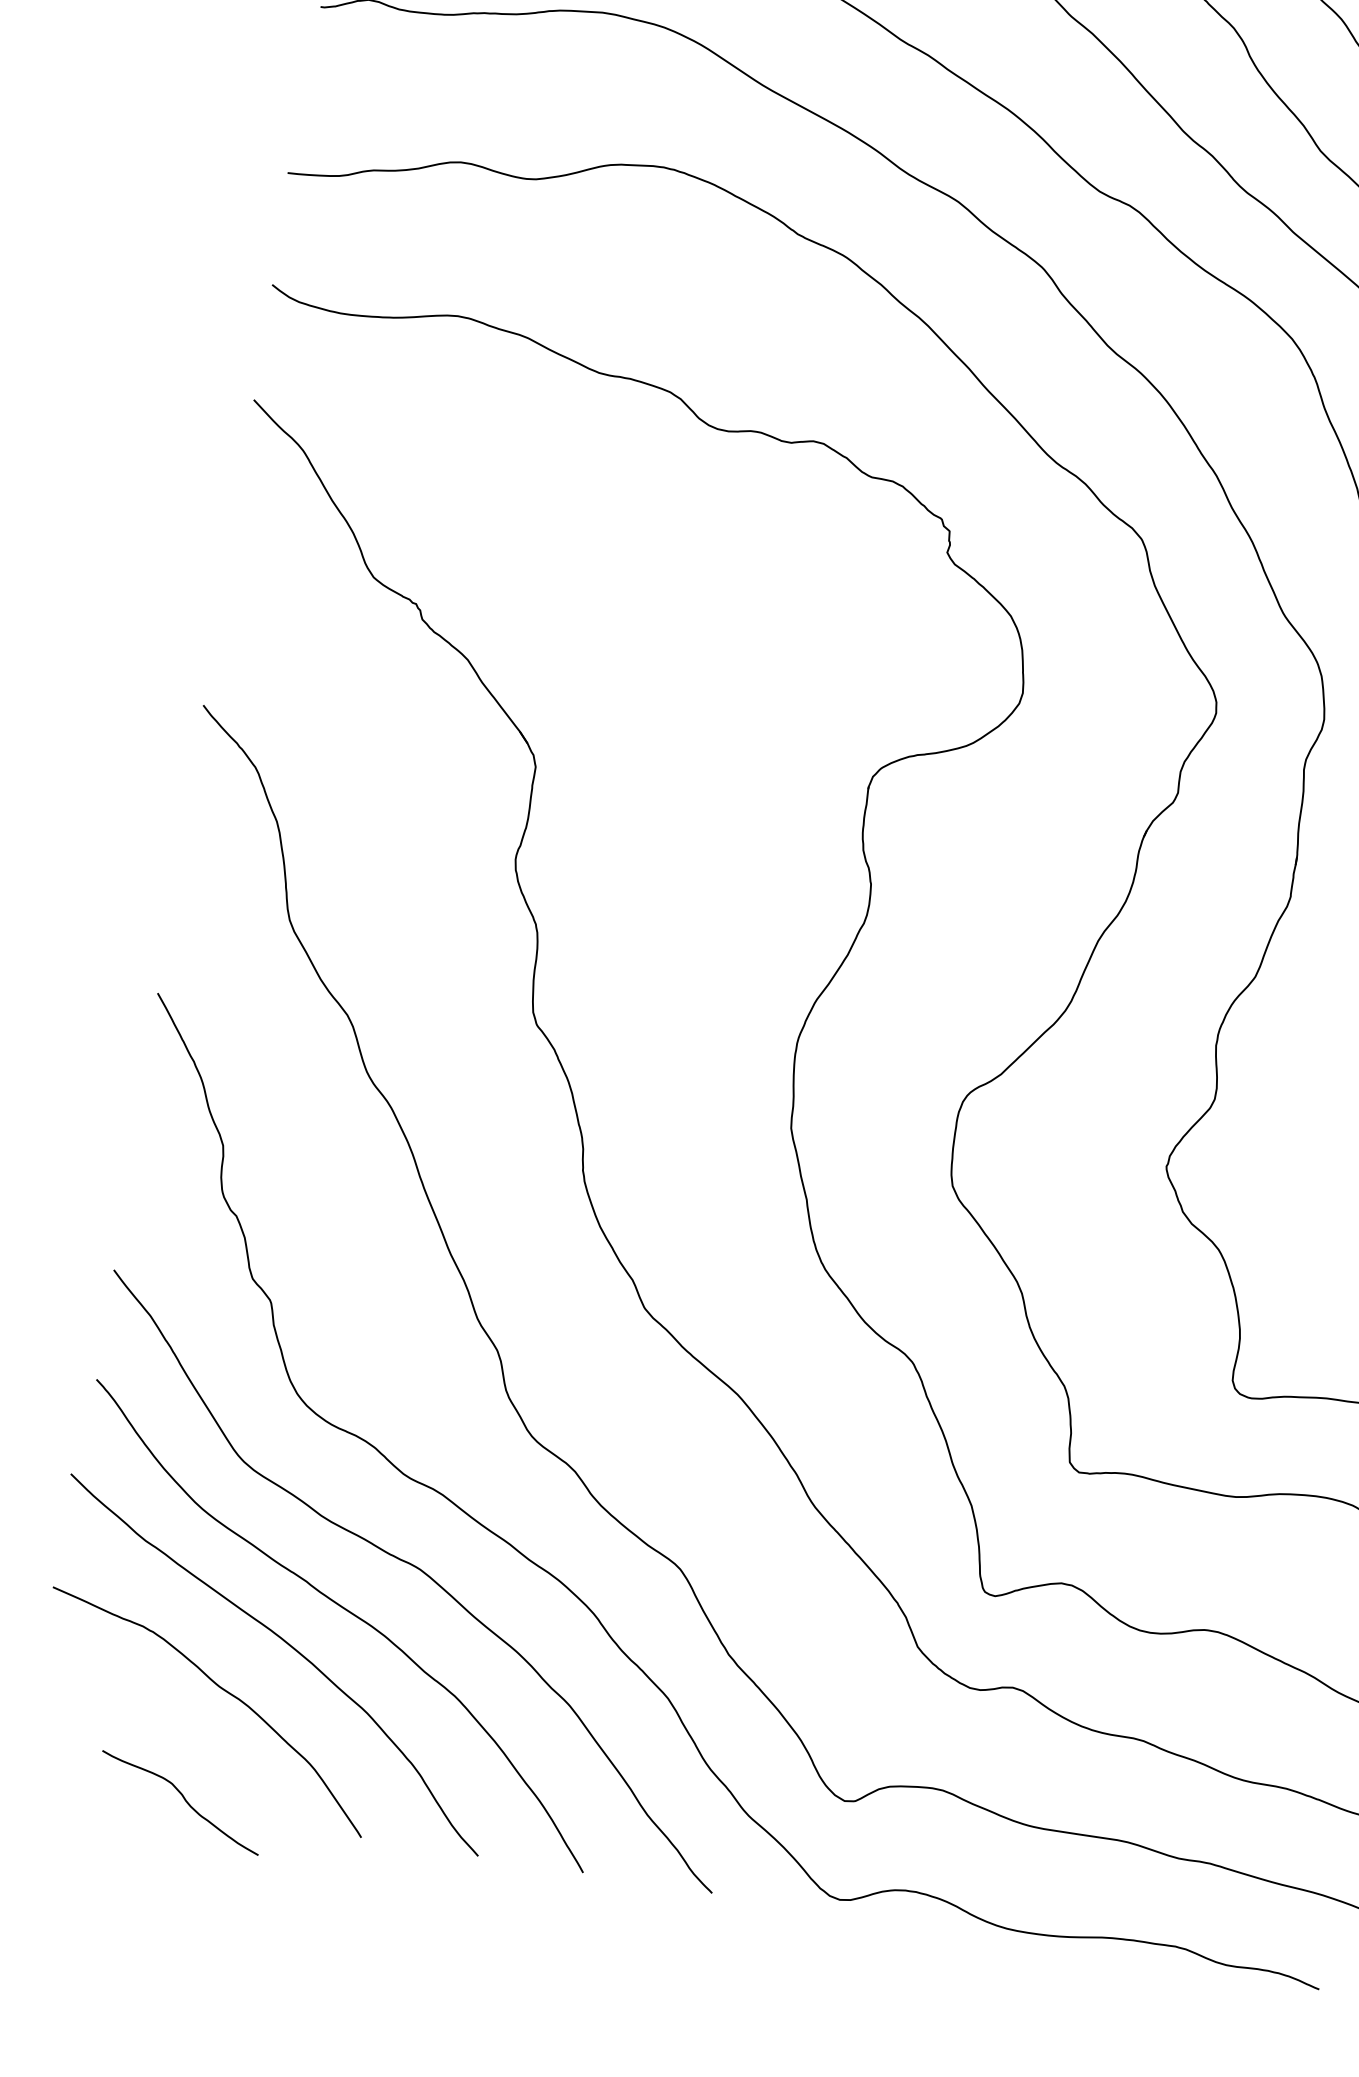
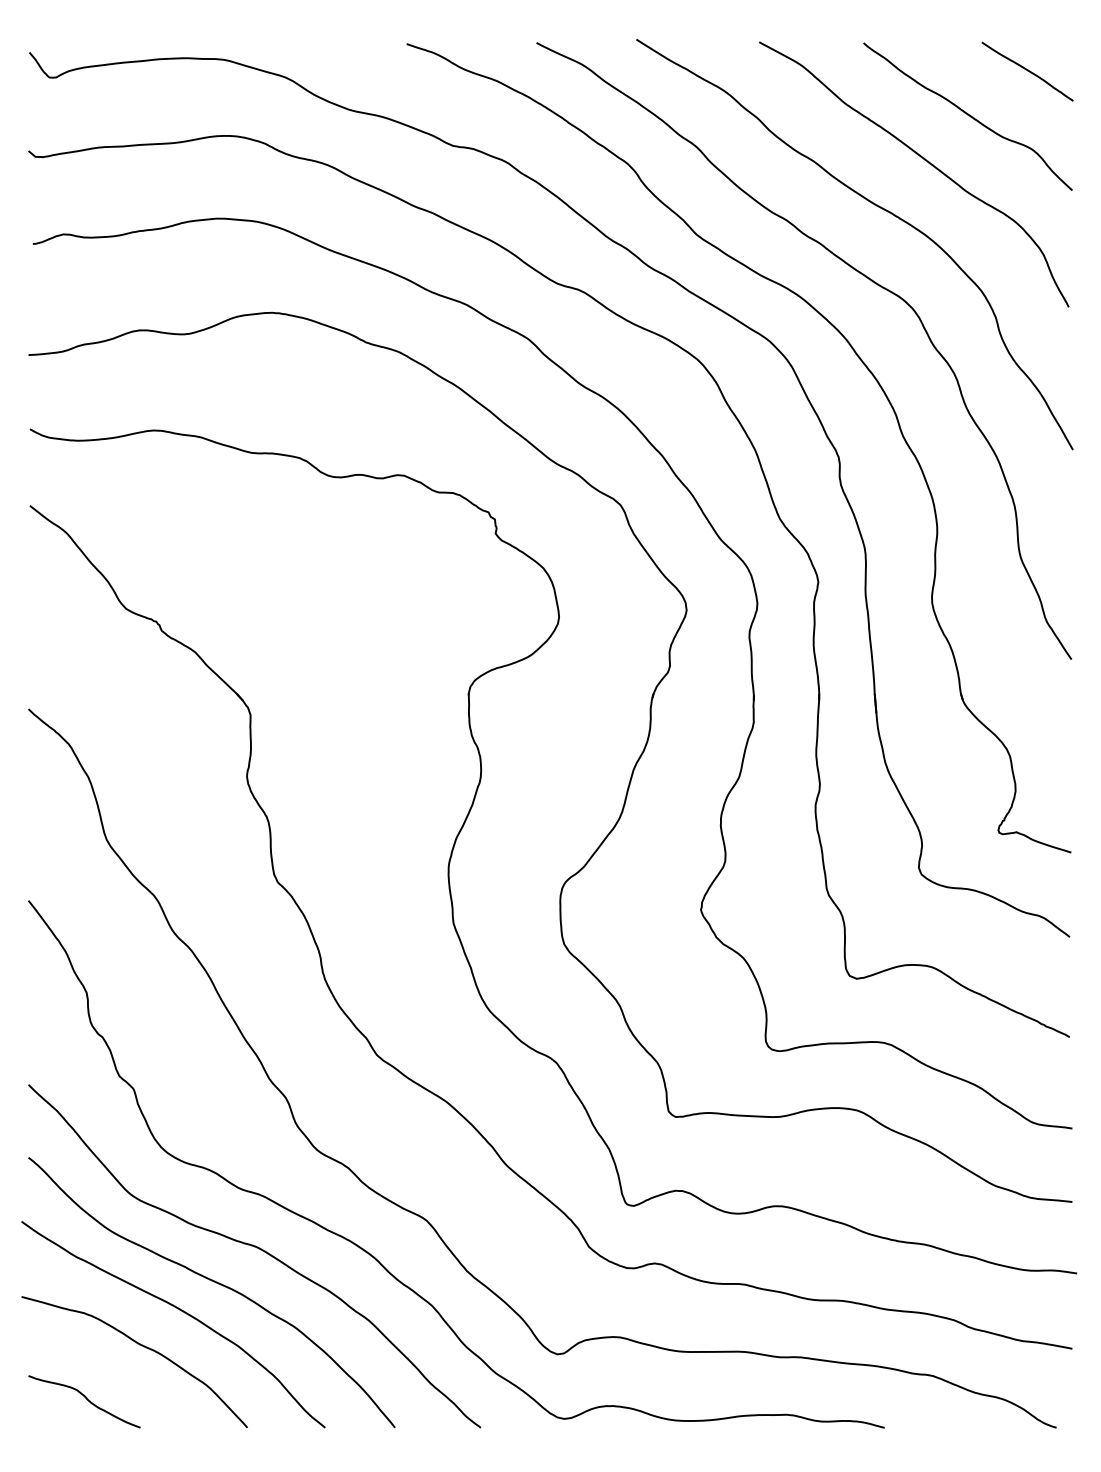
curve: (183, 1799) -> (86, 1399), moved

